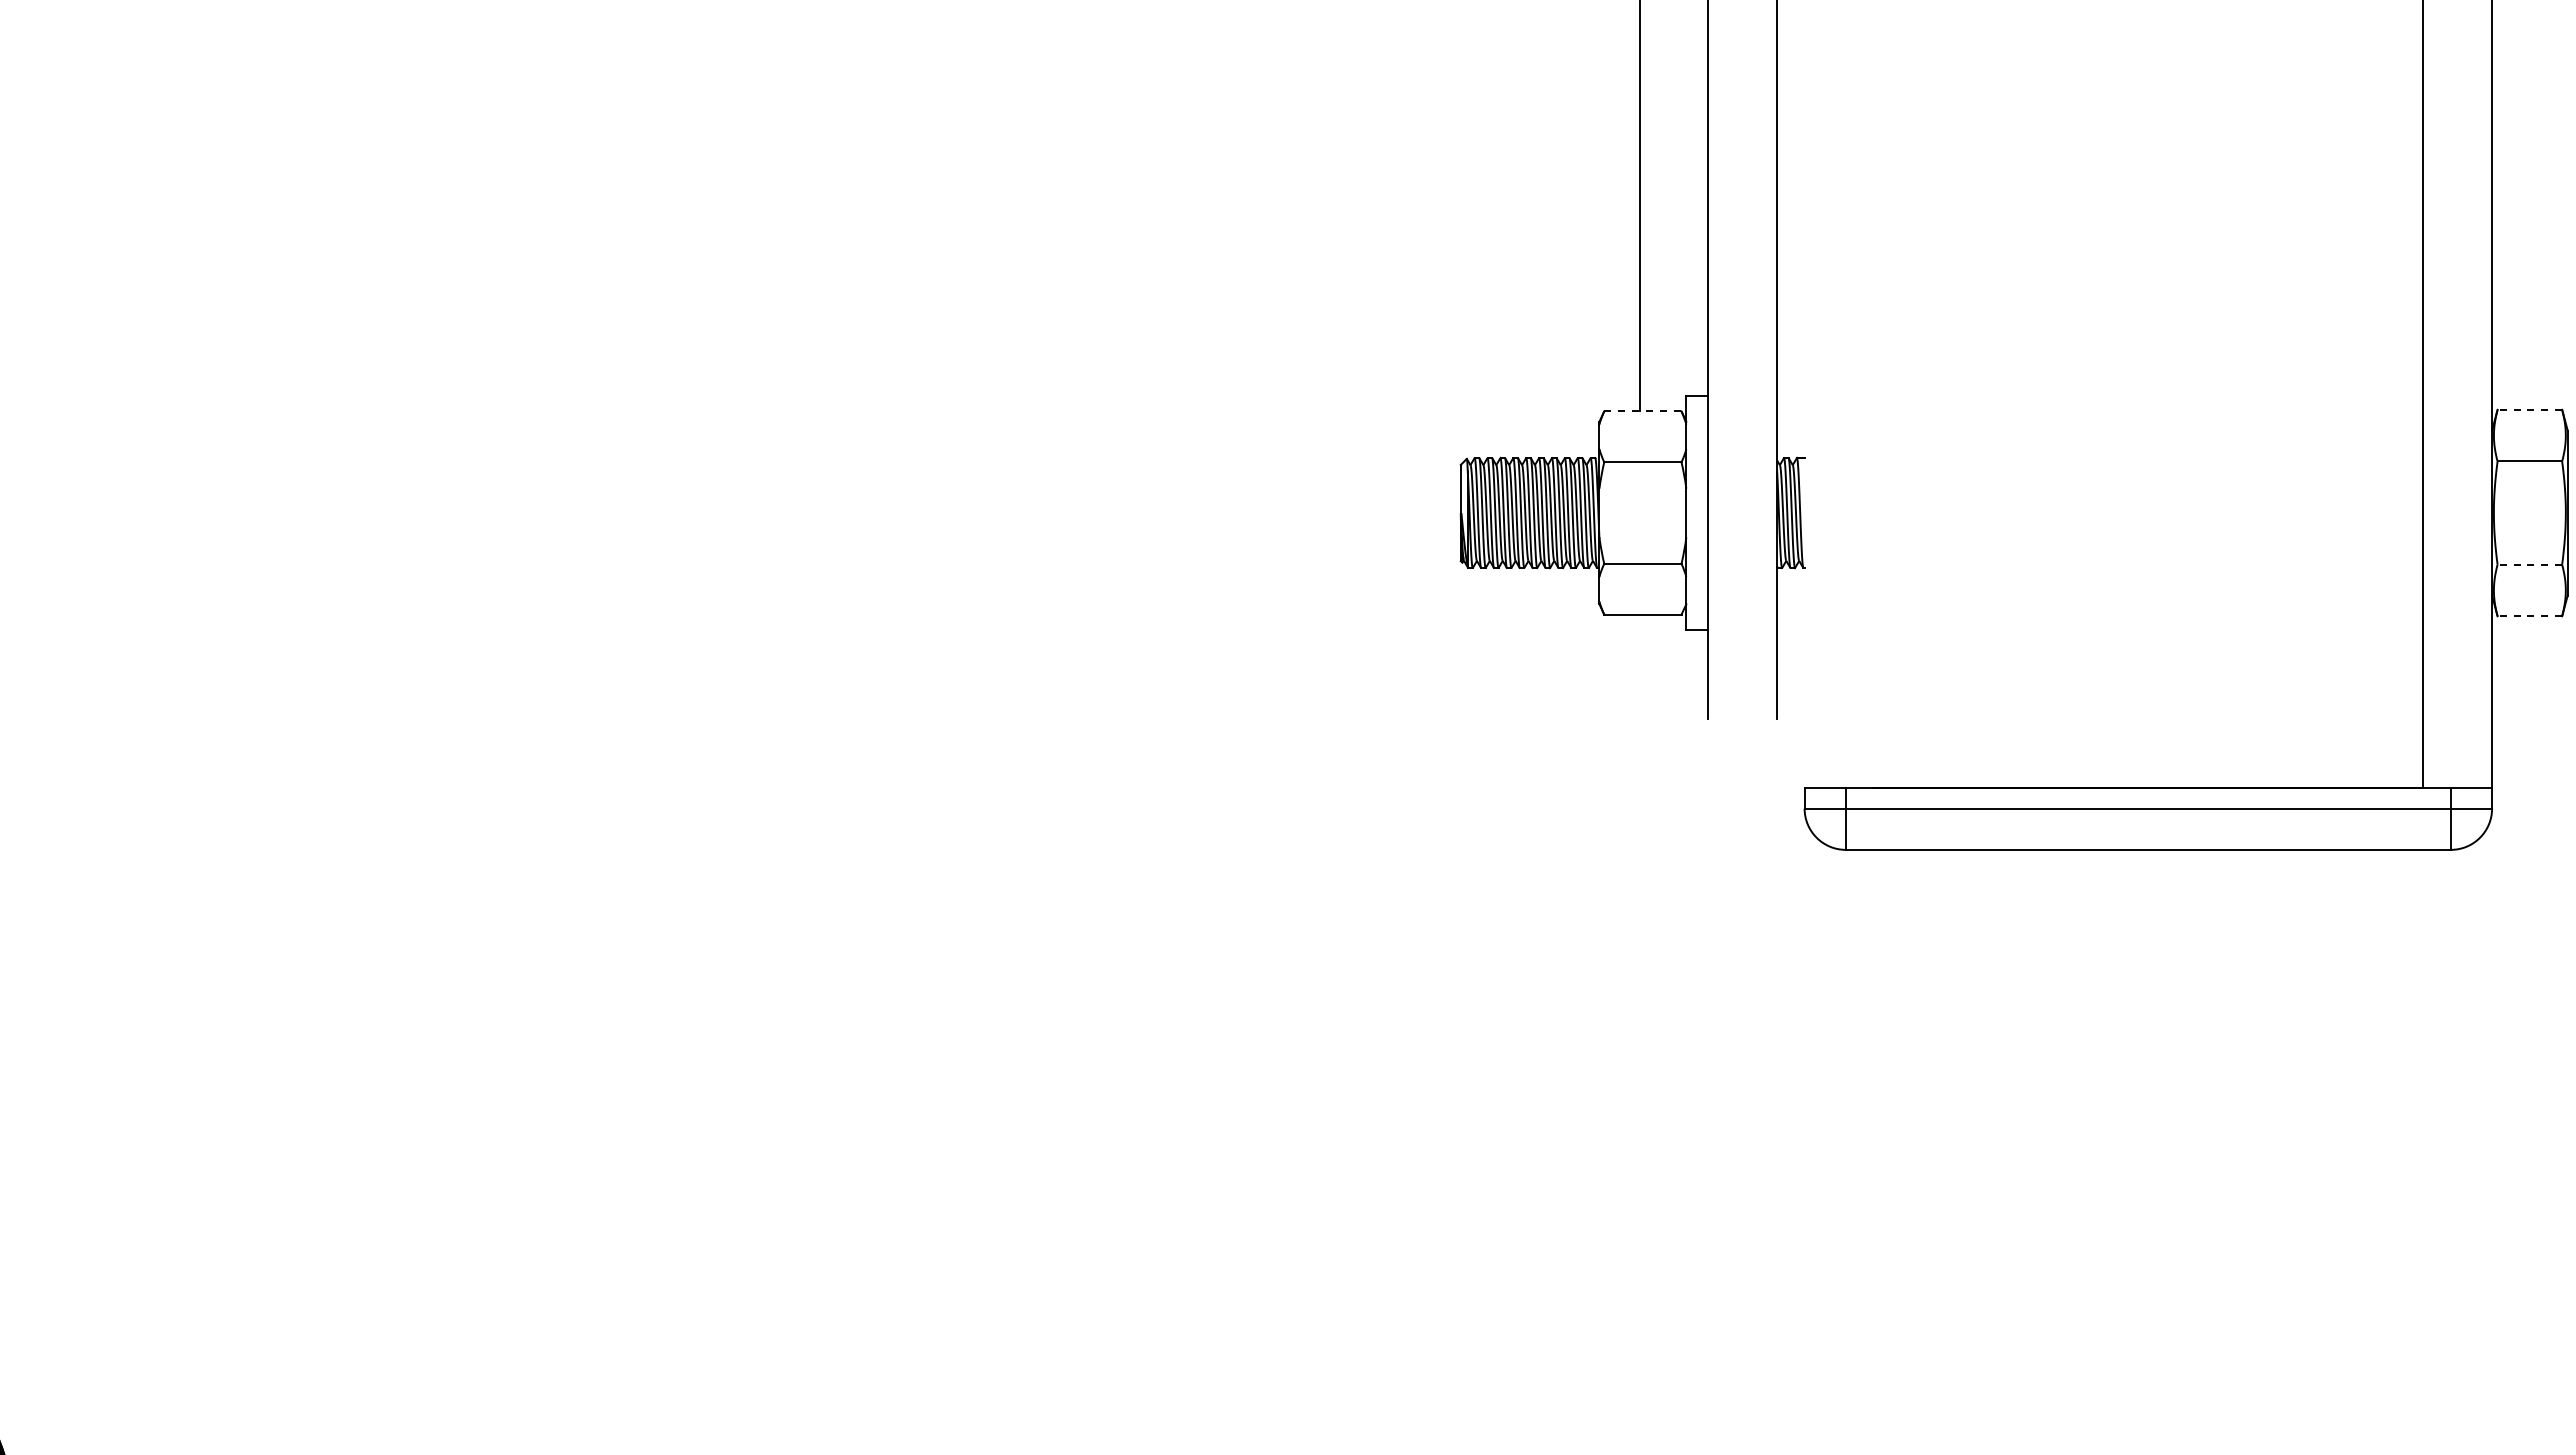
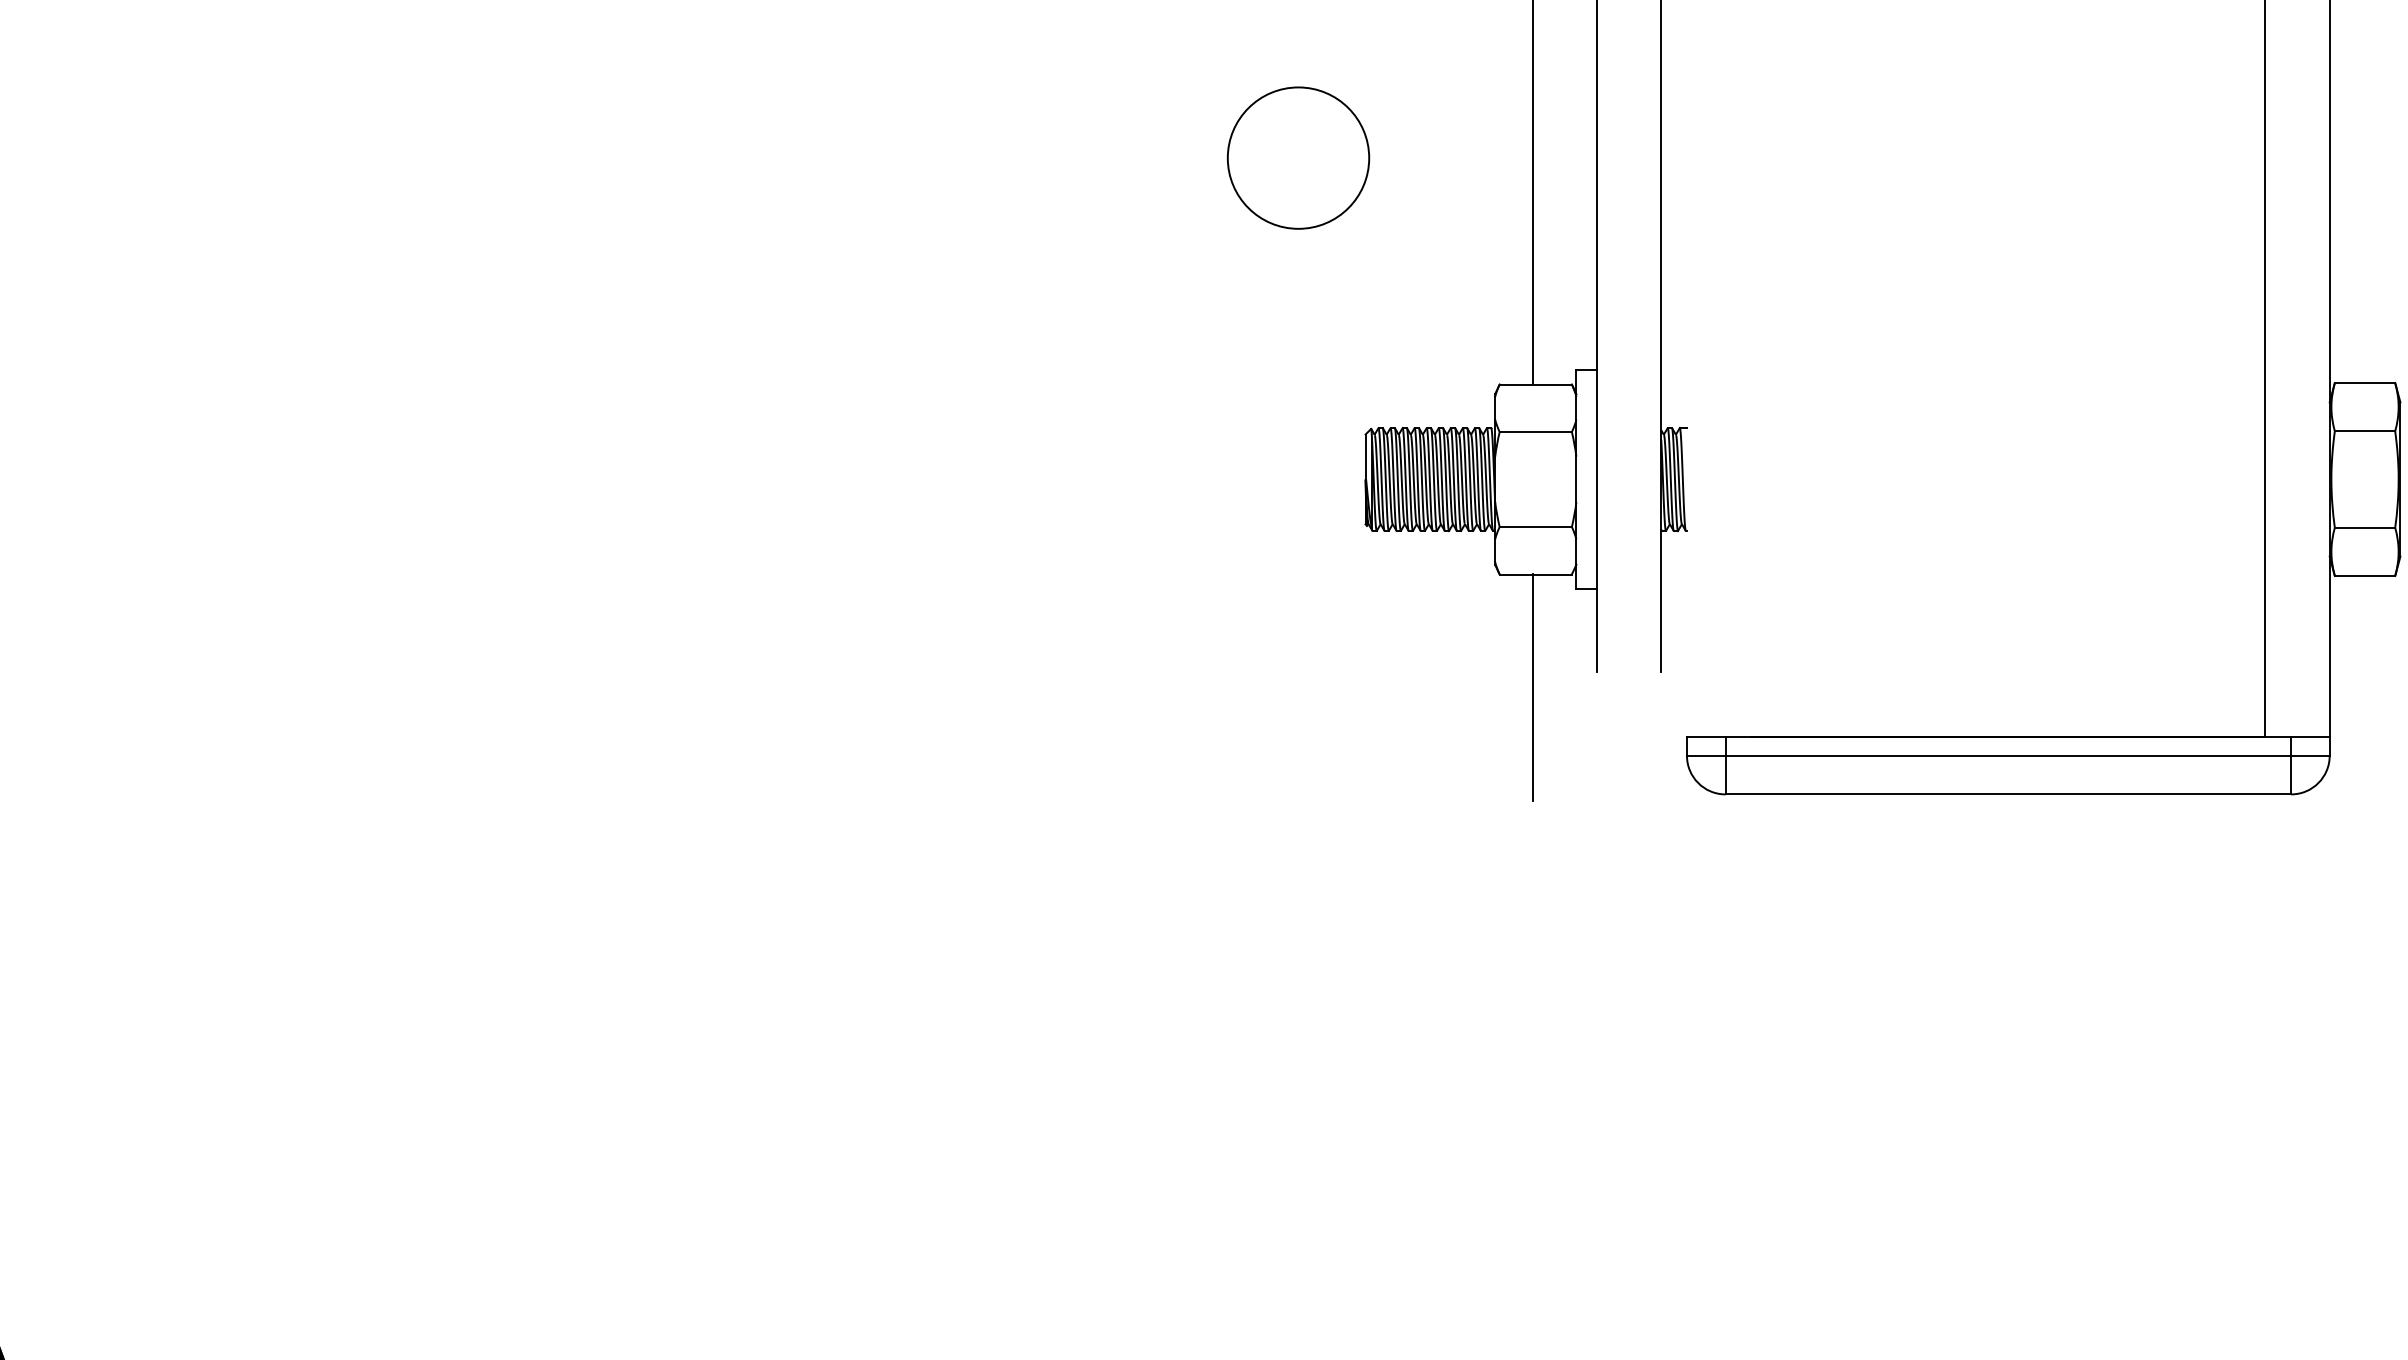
circle: (1388, 168) -> (1297, 157), added
line: (2529, 409) -> (2364, 382), dashed -> solid
line: (1642, 411) -> (1535, 384), dashed -> solid
line: (2529, 564) -> (2364, 527), dashed -> solid
line: (2529, 616) -> (2364, 576), dashed -> solid
line: (1639, 735) -> (1532, 687), added

